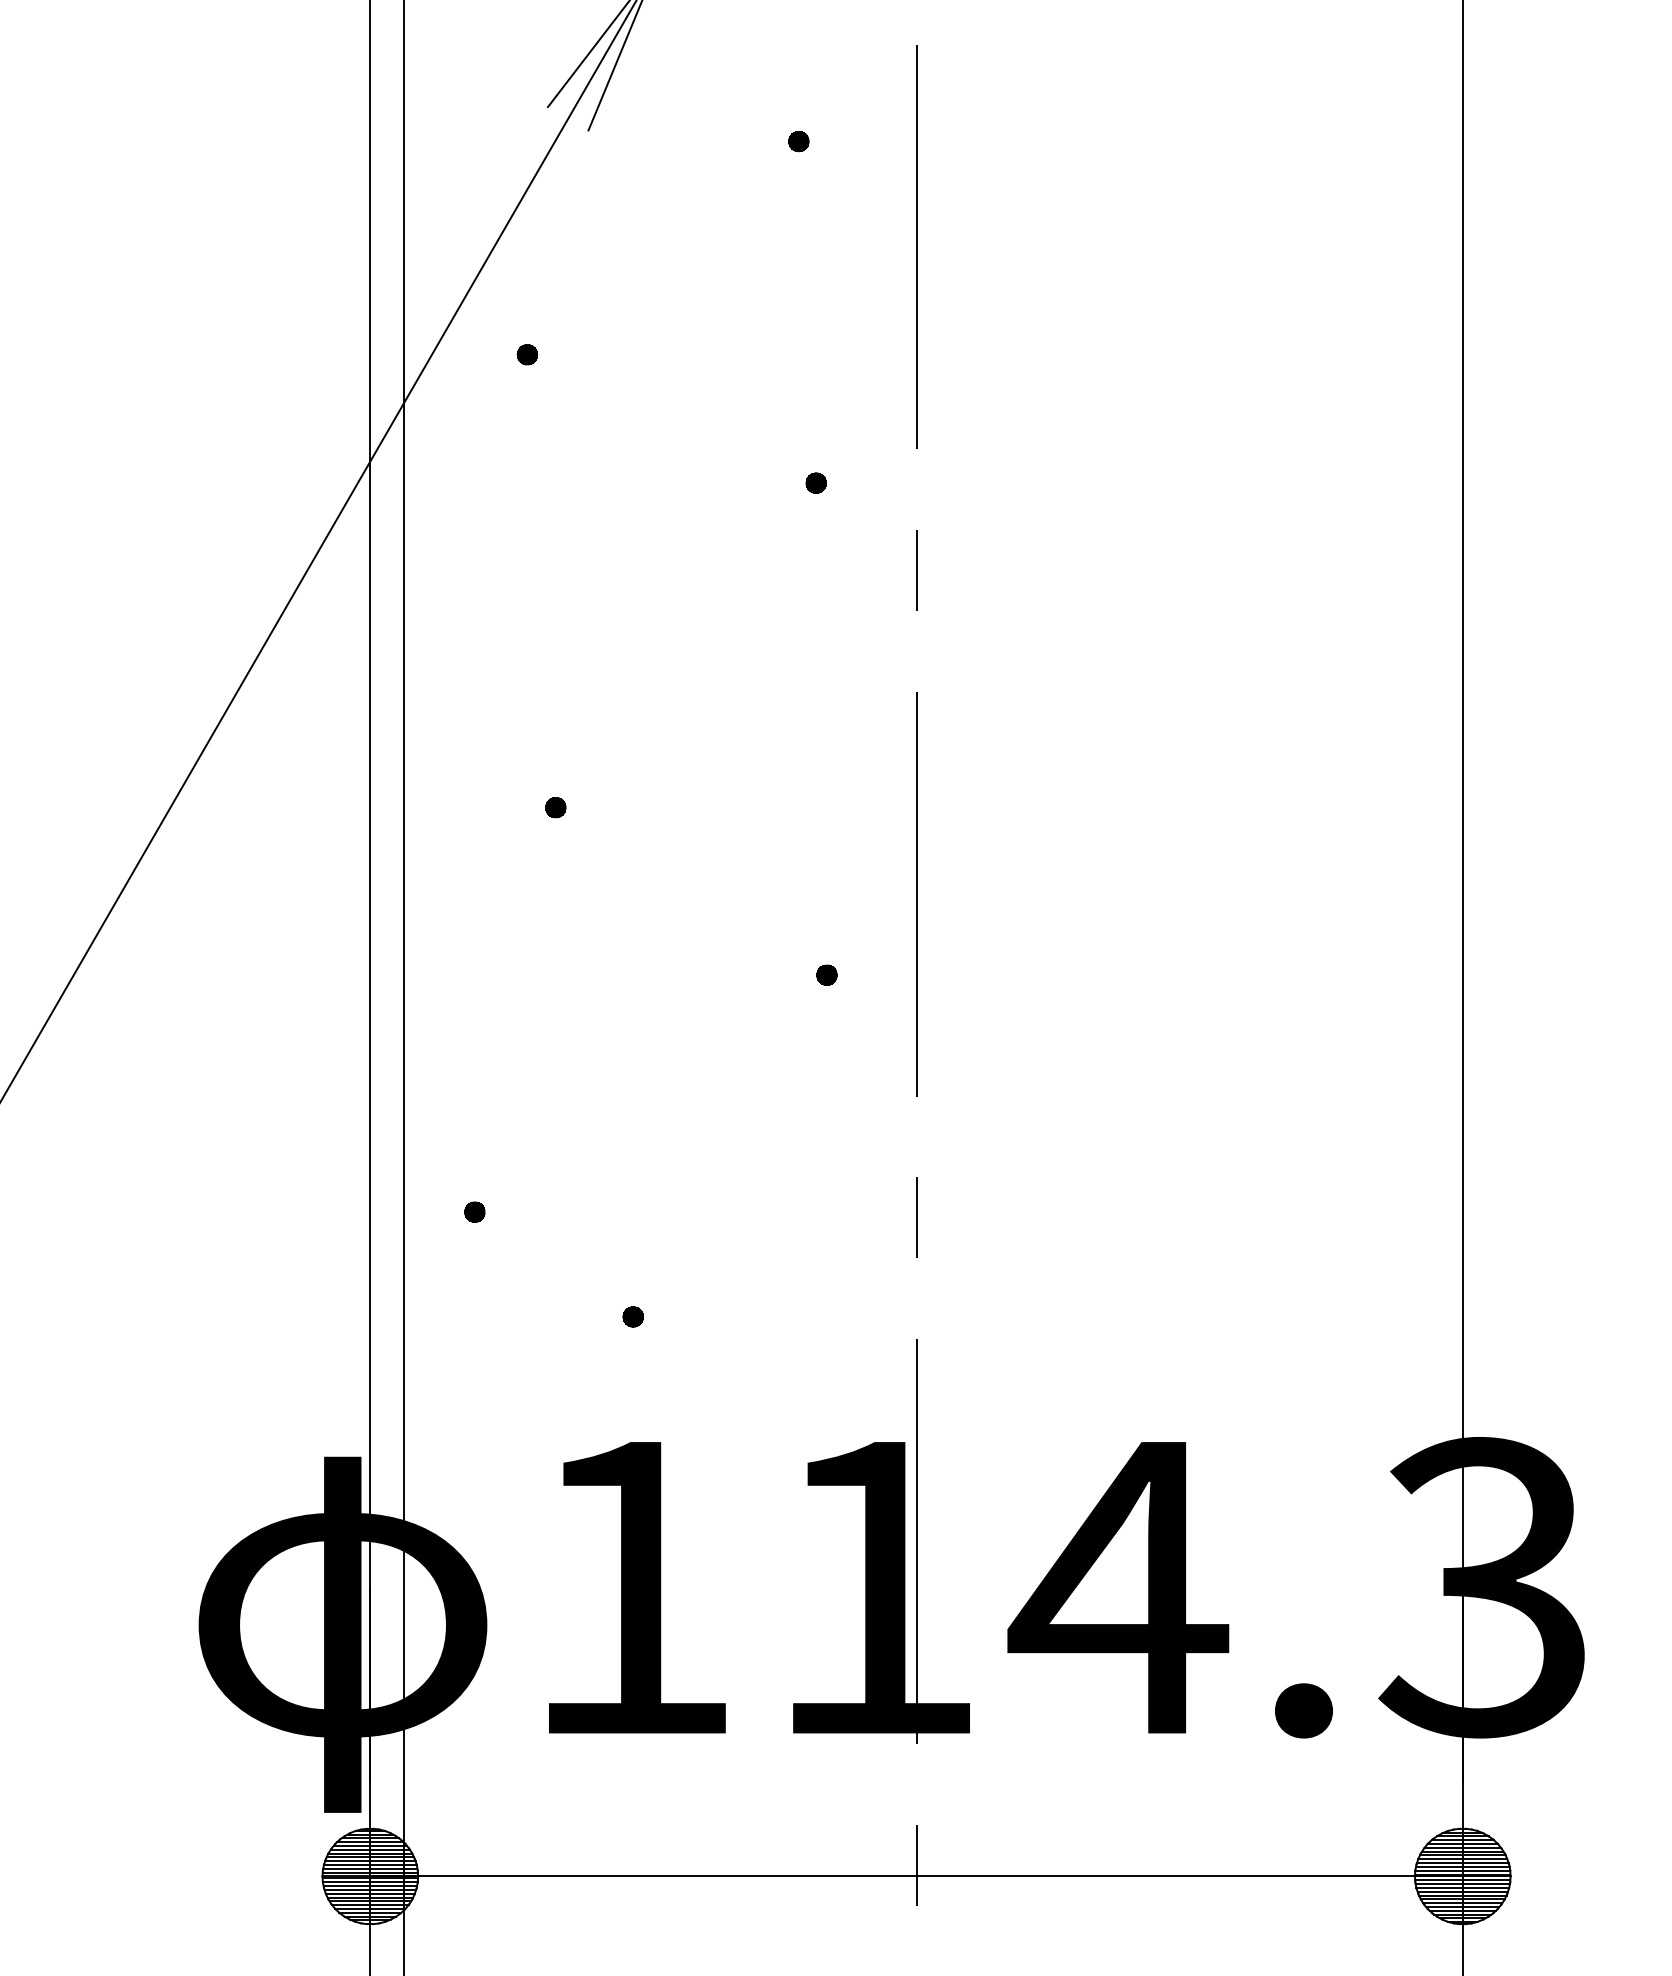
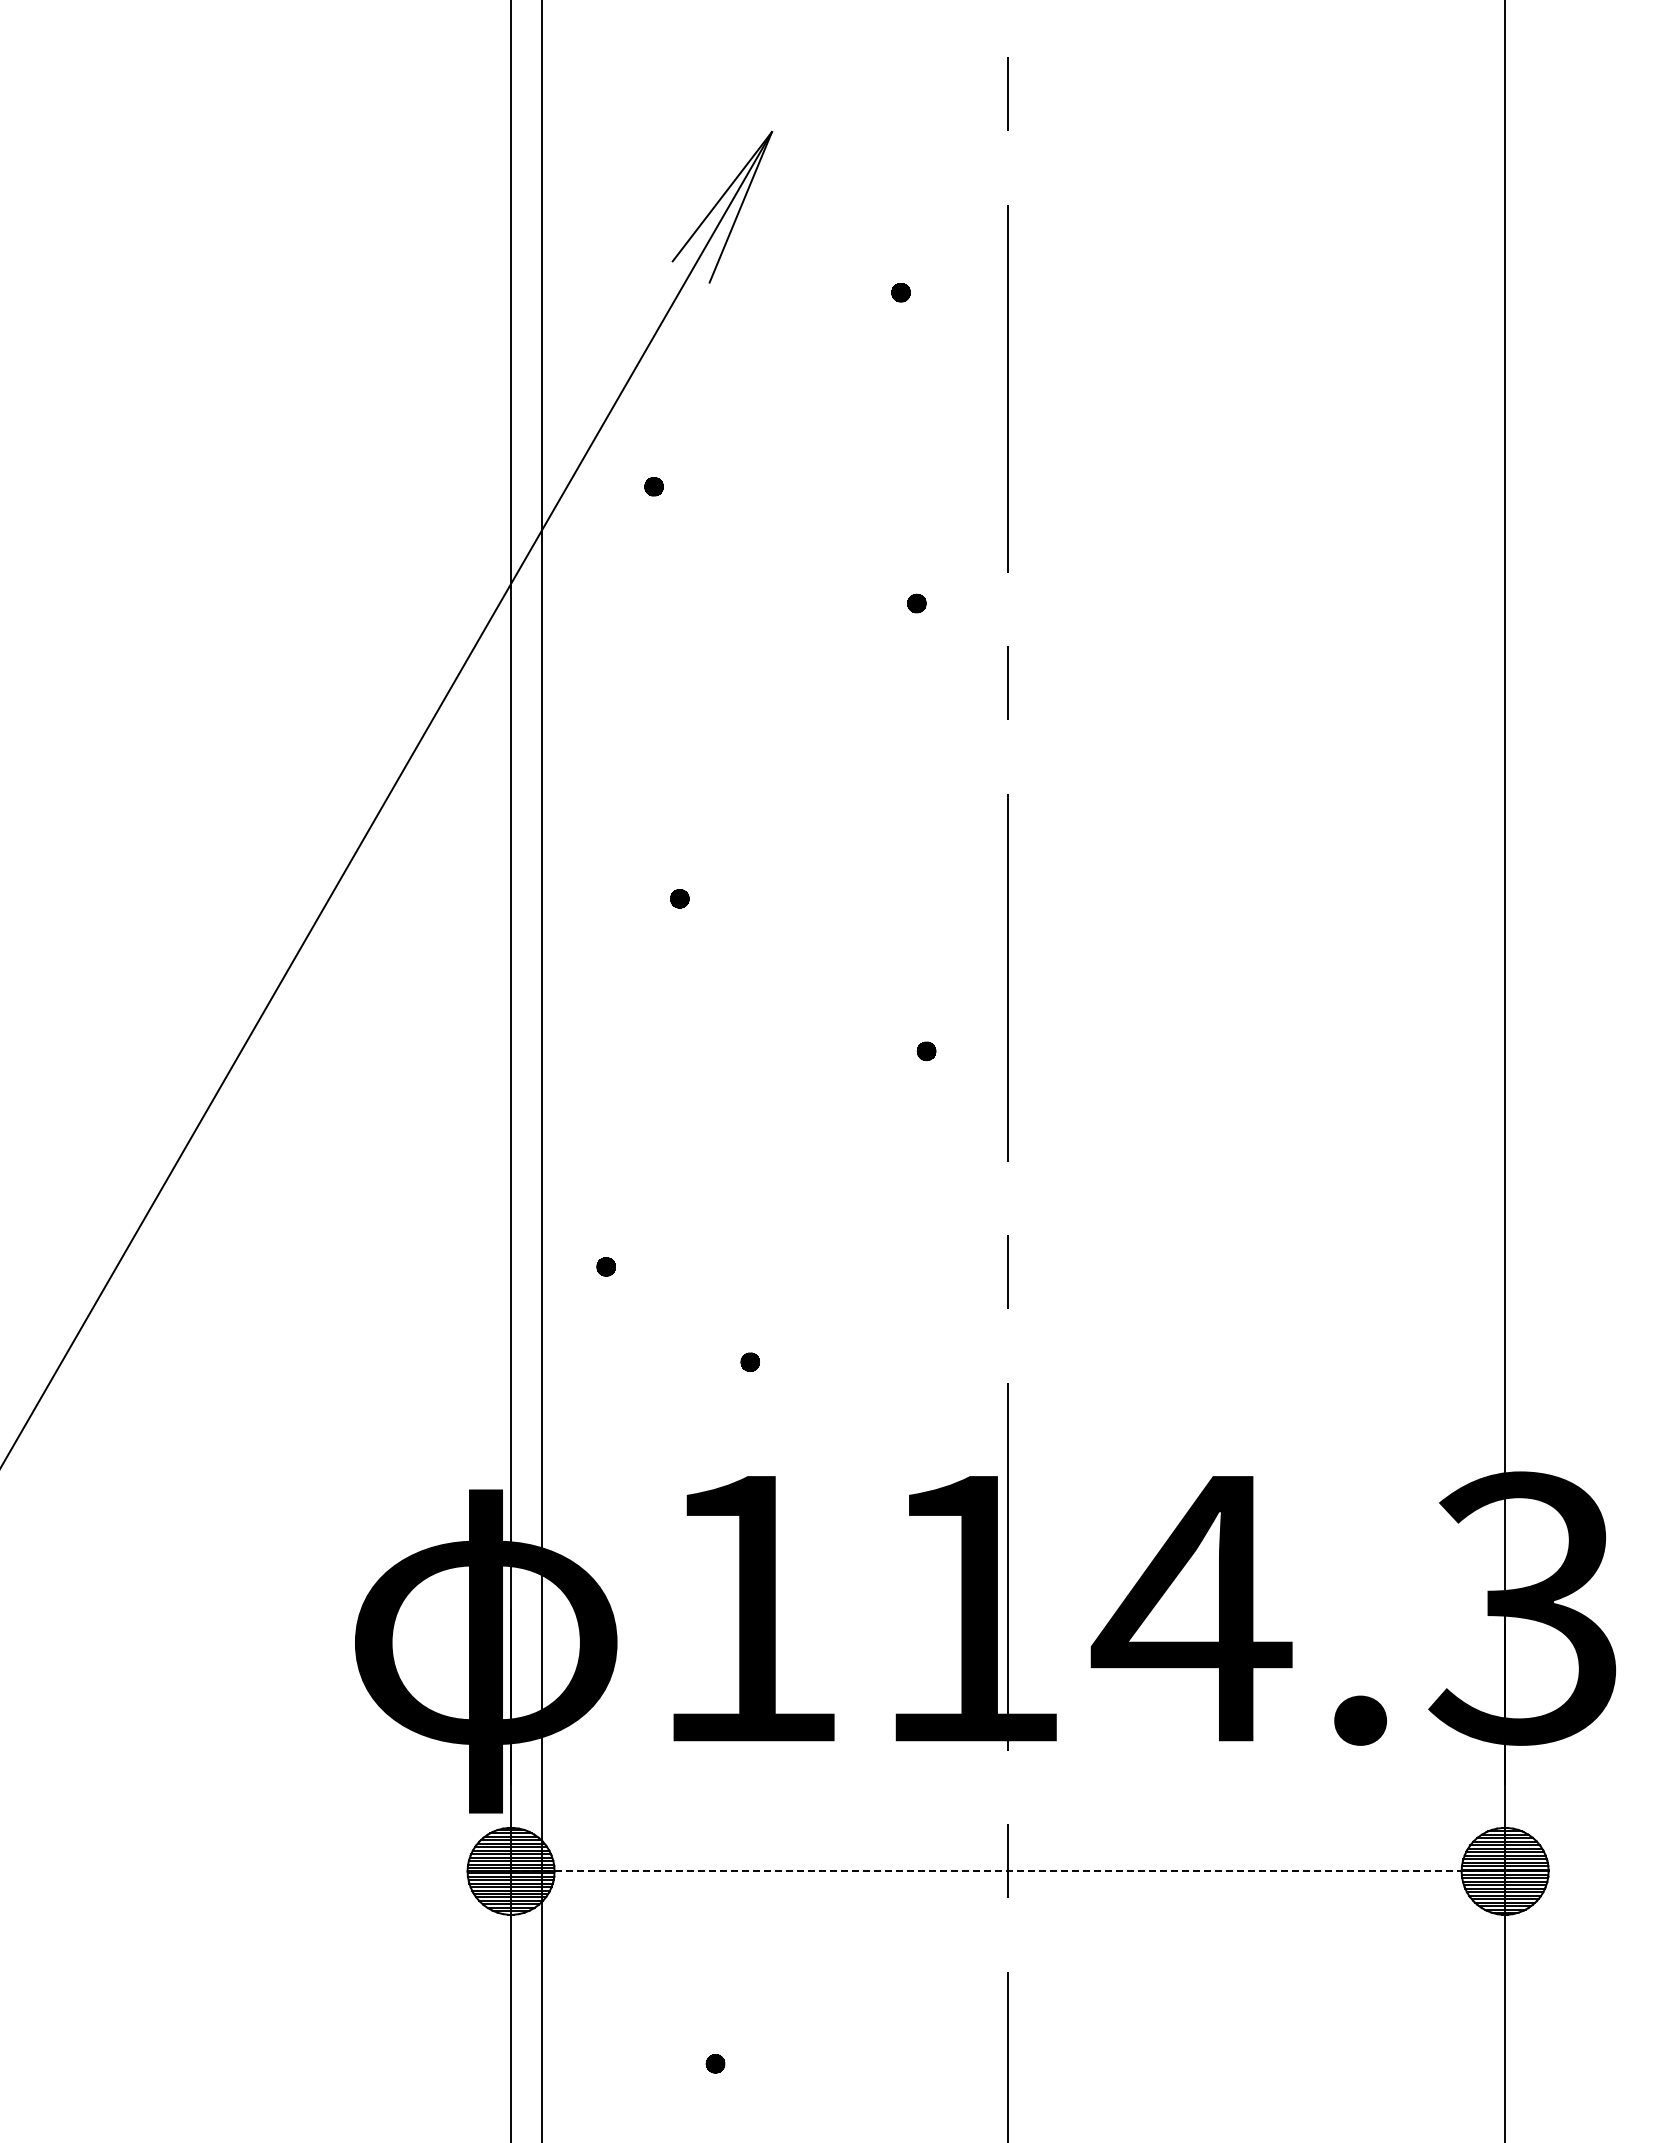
line: (916, 1876) -> (1008, 1871), solid -> dashed

